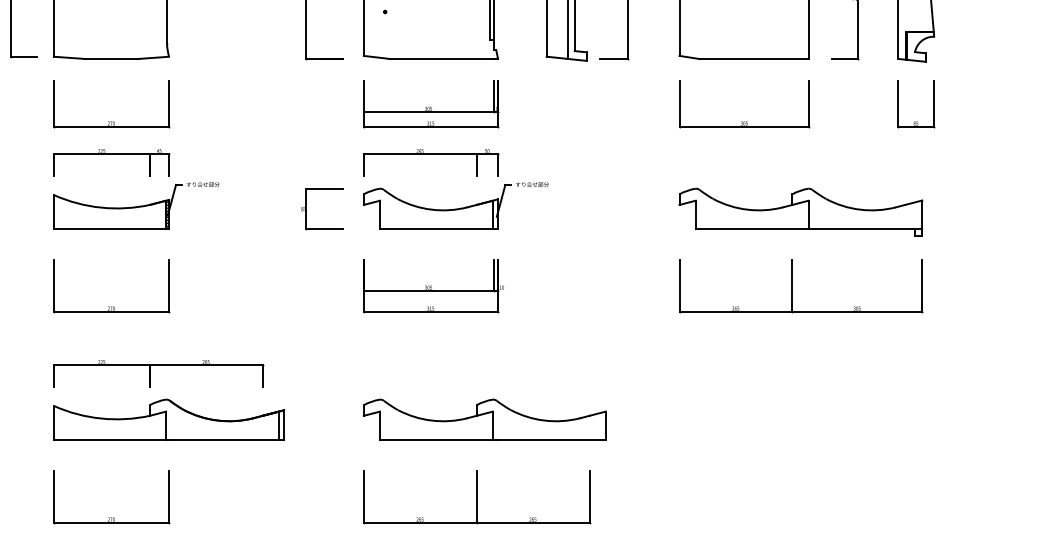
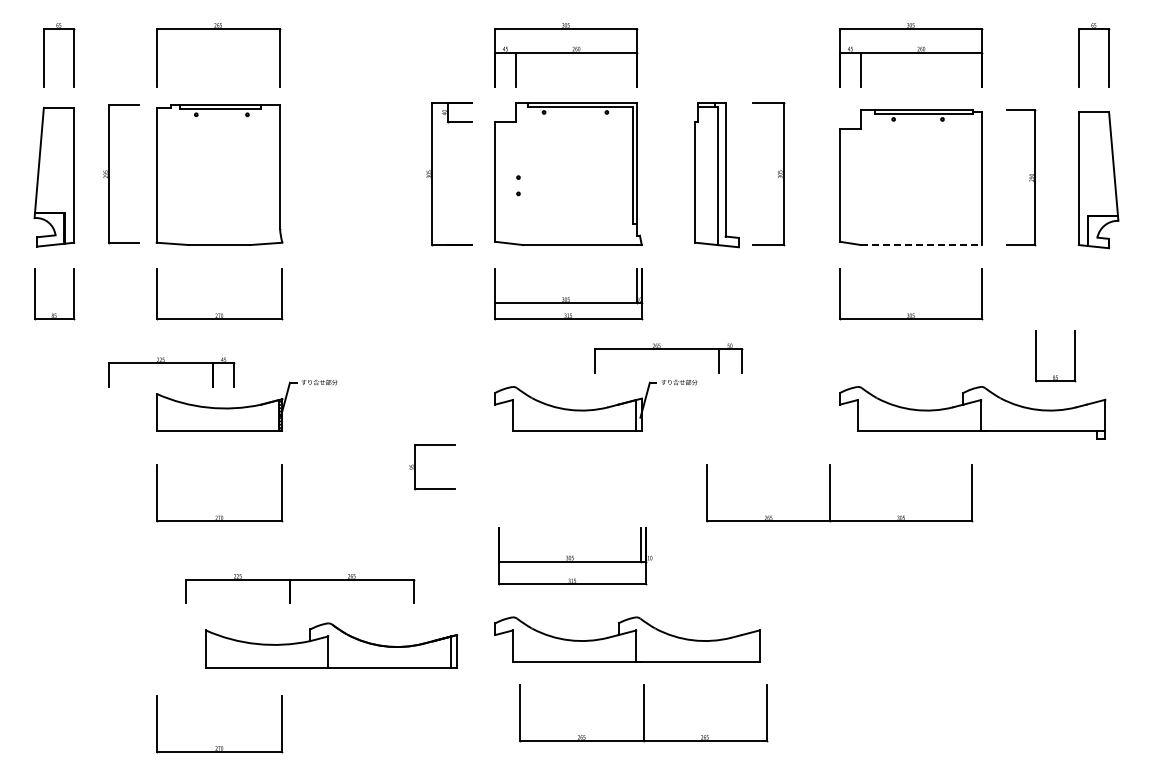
line: (754, 59) -> (922, 245), solid -> dashed
part: (898, 104) -> (1036, 356), moved
part: (111, 154) -> (171, 363), moved
part: (430, 154) -> (668, 349), moved
part: (306, 209) -> (415, 467), moved
part: (433, 286) -> (575, 556), moved
part: (792, 286) -> (830, 493), moved
part: (159, 365) -> (300, 580), moved
part: (169, 419) -> (331, 645), moved
part: (476, 497) -> (643, 713), moved

